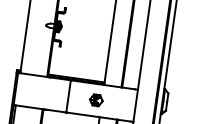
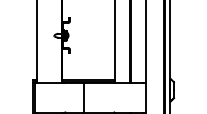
part: (96, 100) -> (109, 97), removed

